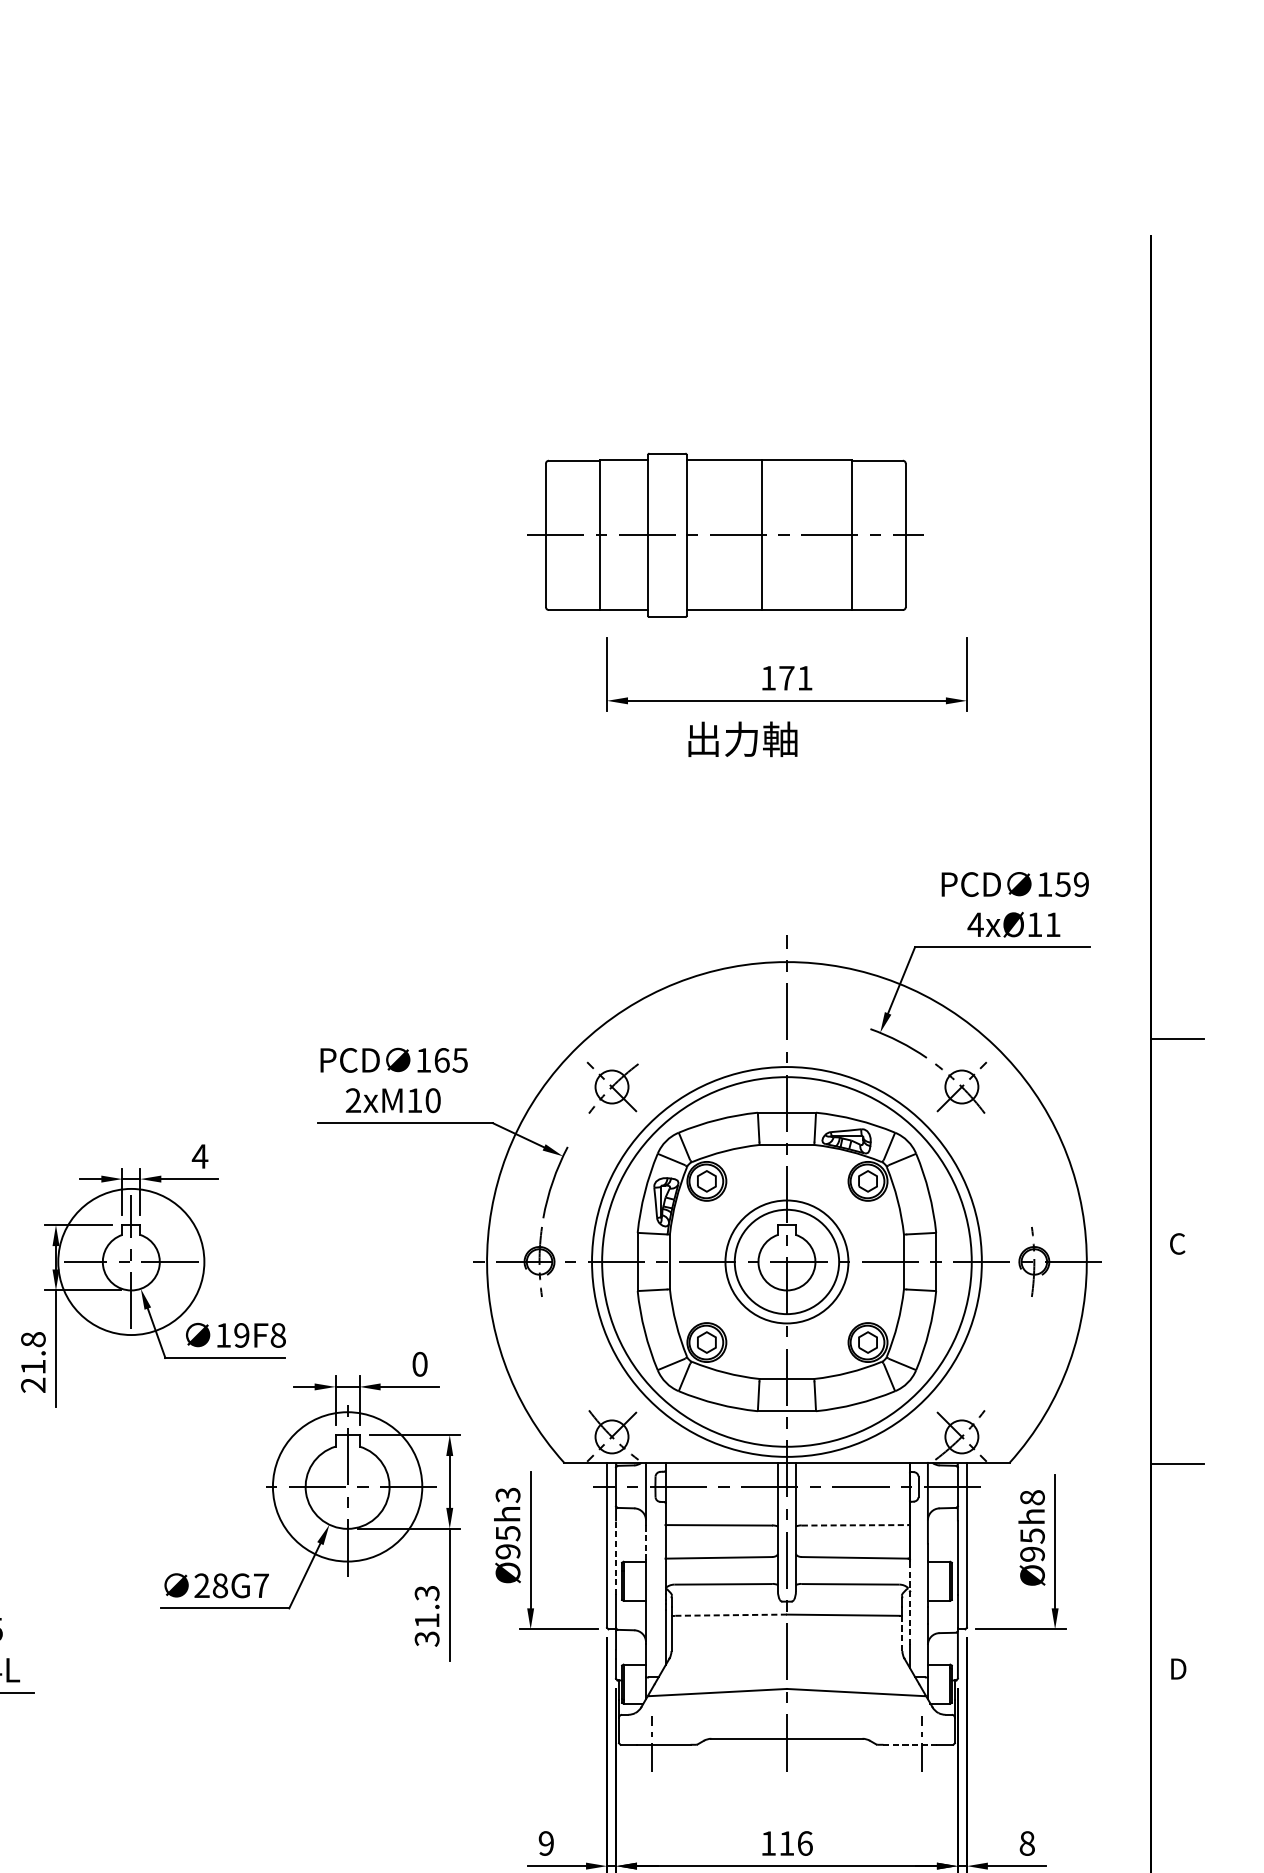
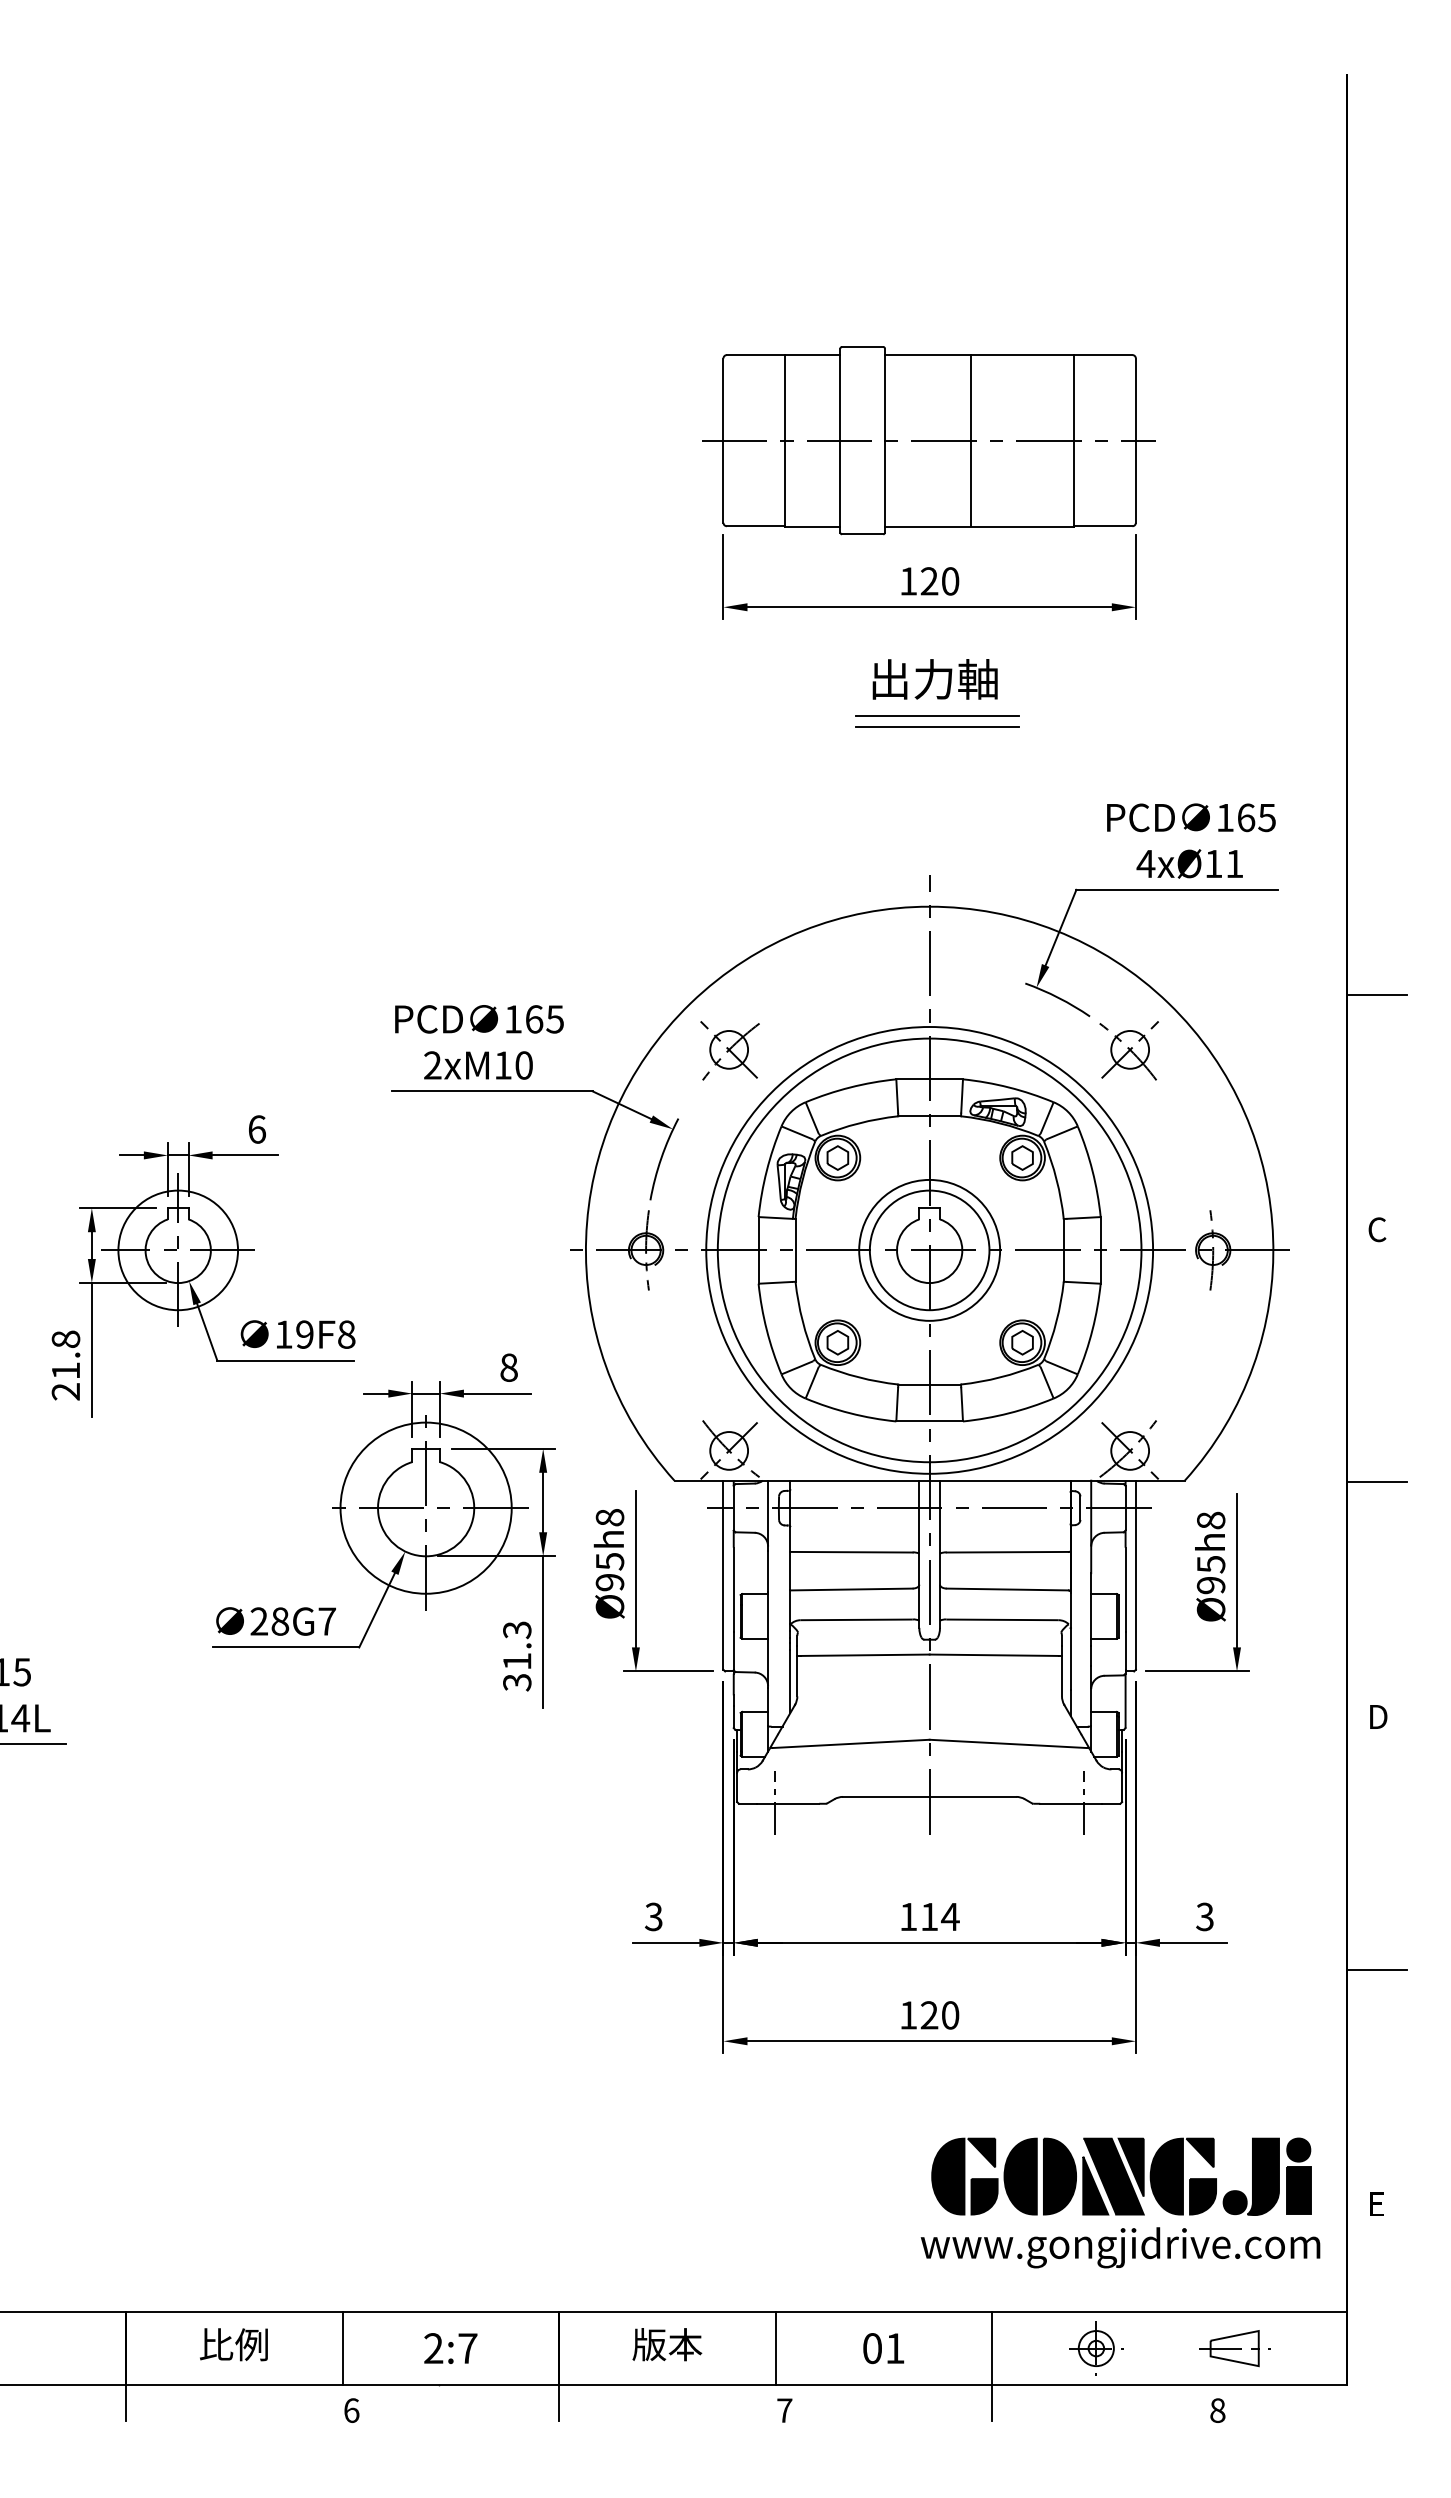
part: (724, 535) -> (928, 440), moved
text: (795, 678) -> (939, 581), 171 -> 120
text: (742, 739) -> (934, 679), moved
line: (793, 796) -> (937, 716), added
line: (793, 804) -> (937, 726), added
text: (1072, 884) -> (1256, 817), 159 -> 165
text: (199, 1156) -> (256, 1129), 4 -> 6
circle: (131, 1262) -> (178, 1250), size x0.71
text: (419, 1364) -> (508, 1367), 0 -> 8
text: (507, 1495) -> (609, 1517), Ø95h3 -> Ø95h8
line: (855, 1525) -> (1008, 1552), dashed -> solid
line: (646, 1542) -> (768, 1571), dashed -> solid
line: (615, 1557) -> (733, 1589), dashed -> solid
line: (909, 1602) -> (1070, 1640), dashed -> solid
line: (730, 1615) -> (864, 1655), dashed -> solid
line: (901, 1633) -> (1061, 1676), dashed -> solid
line: (910, 1744) -> (1071, 1803), dashed -> solid
text: (546, 1843) -> (653, 1916), 9 -> 3
text: (805, 1843) -> (950, 1916), 116 -> 114
text: (1026, 1843) -> (1204, 1916), 8 -> 3

